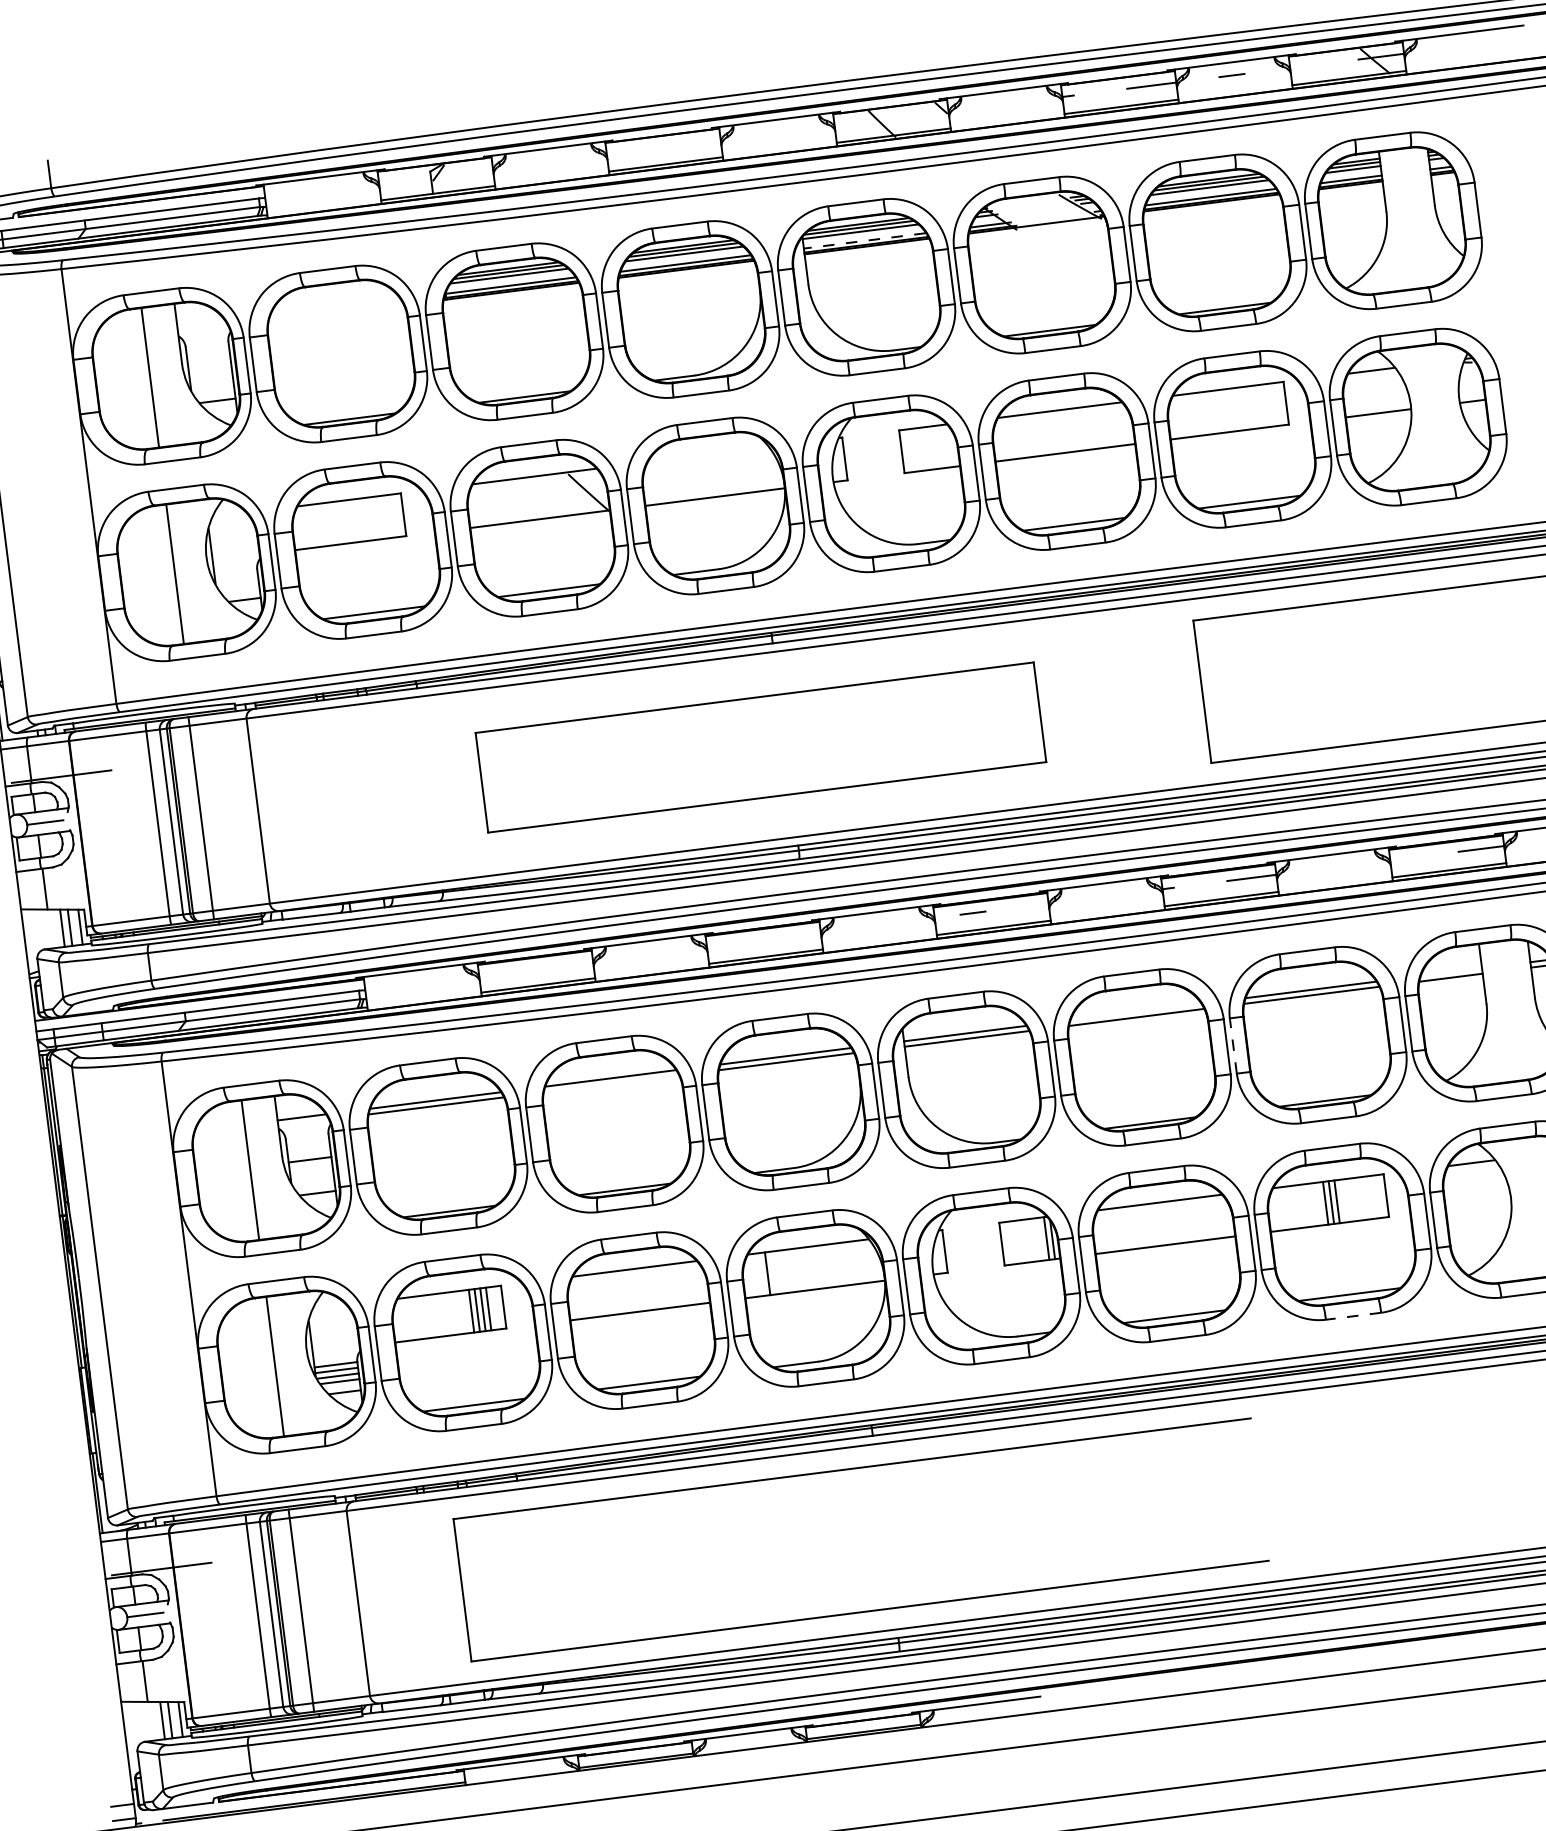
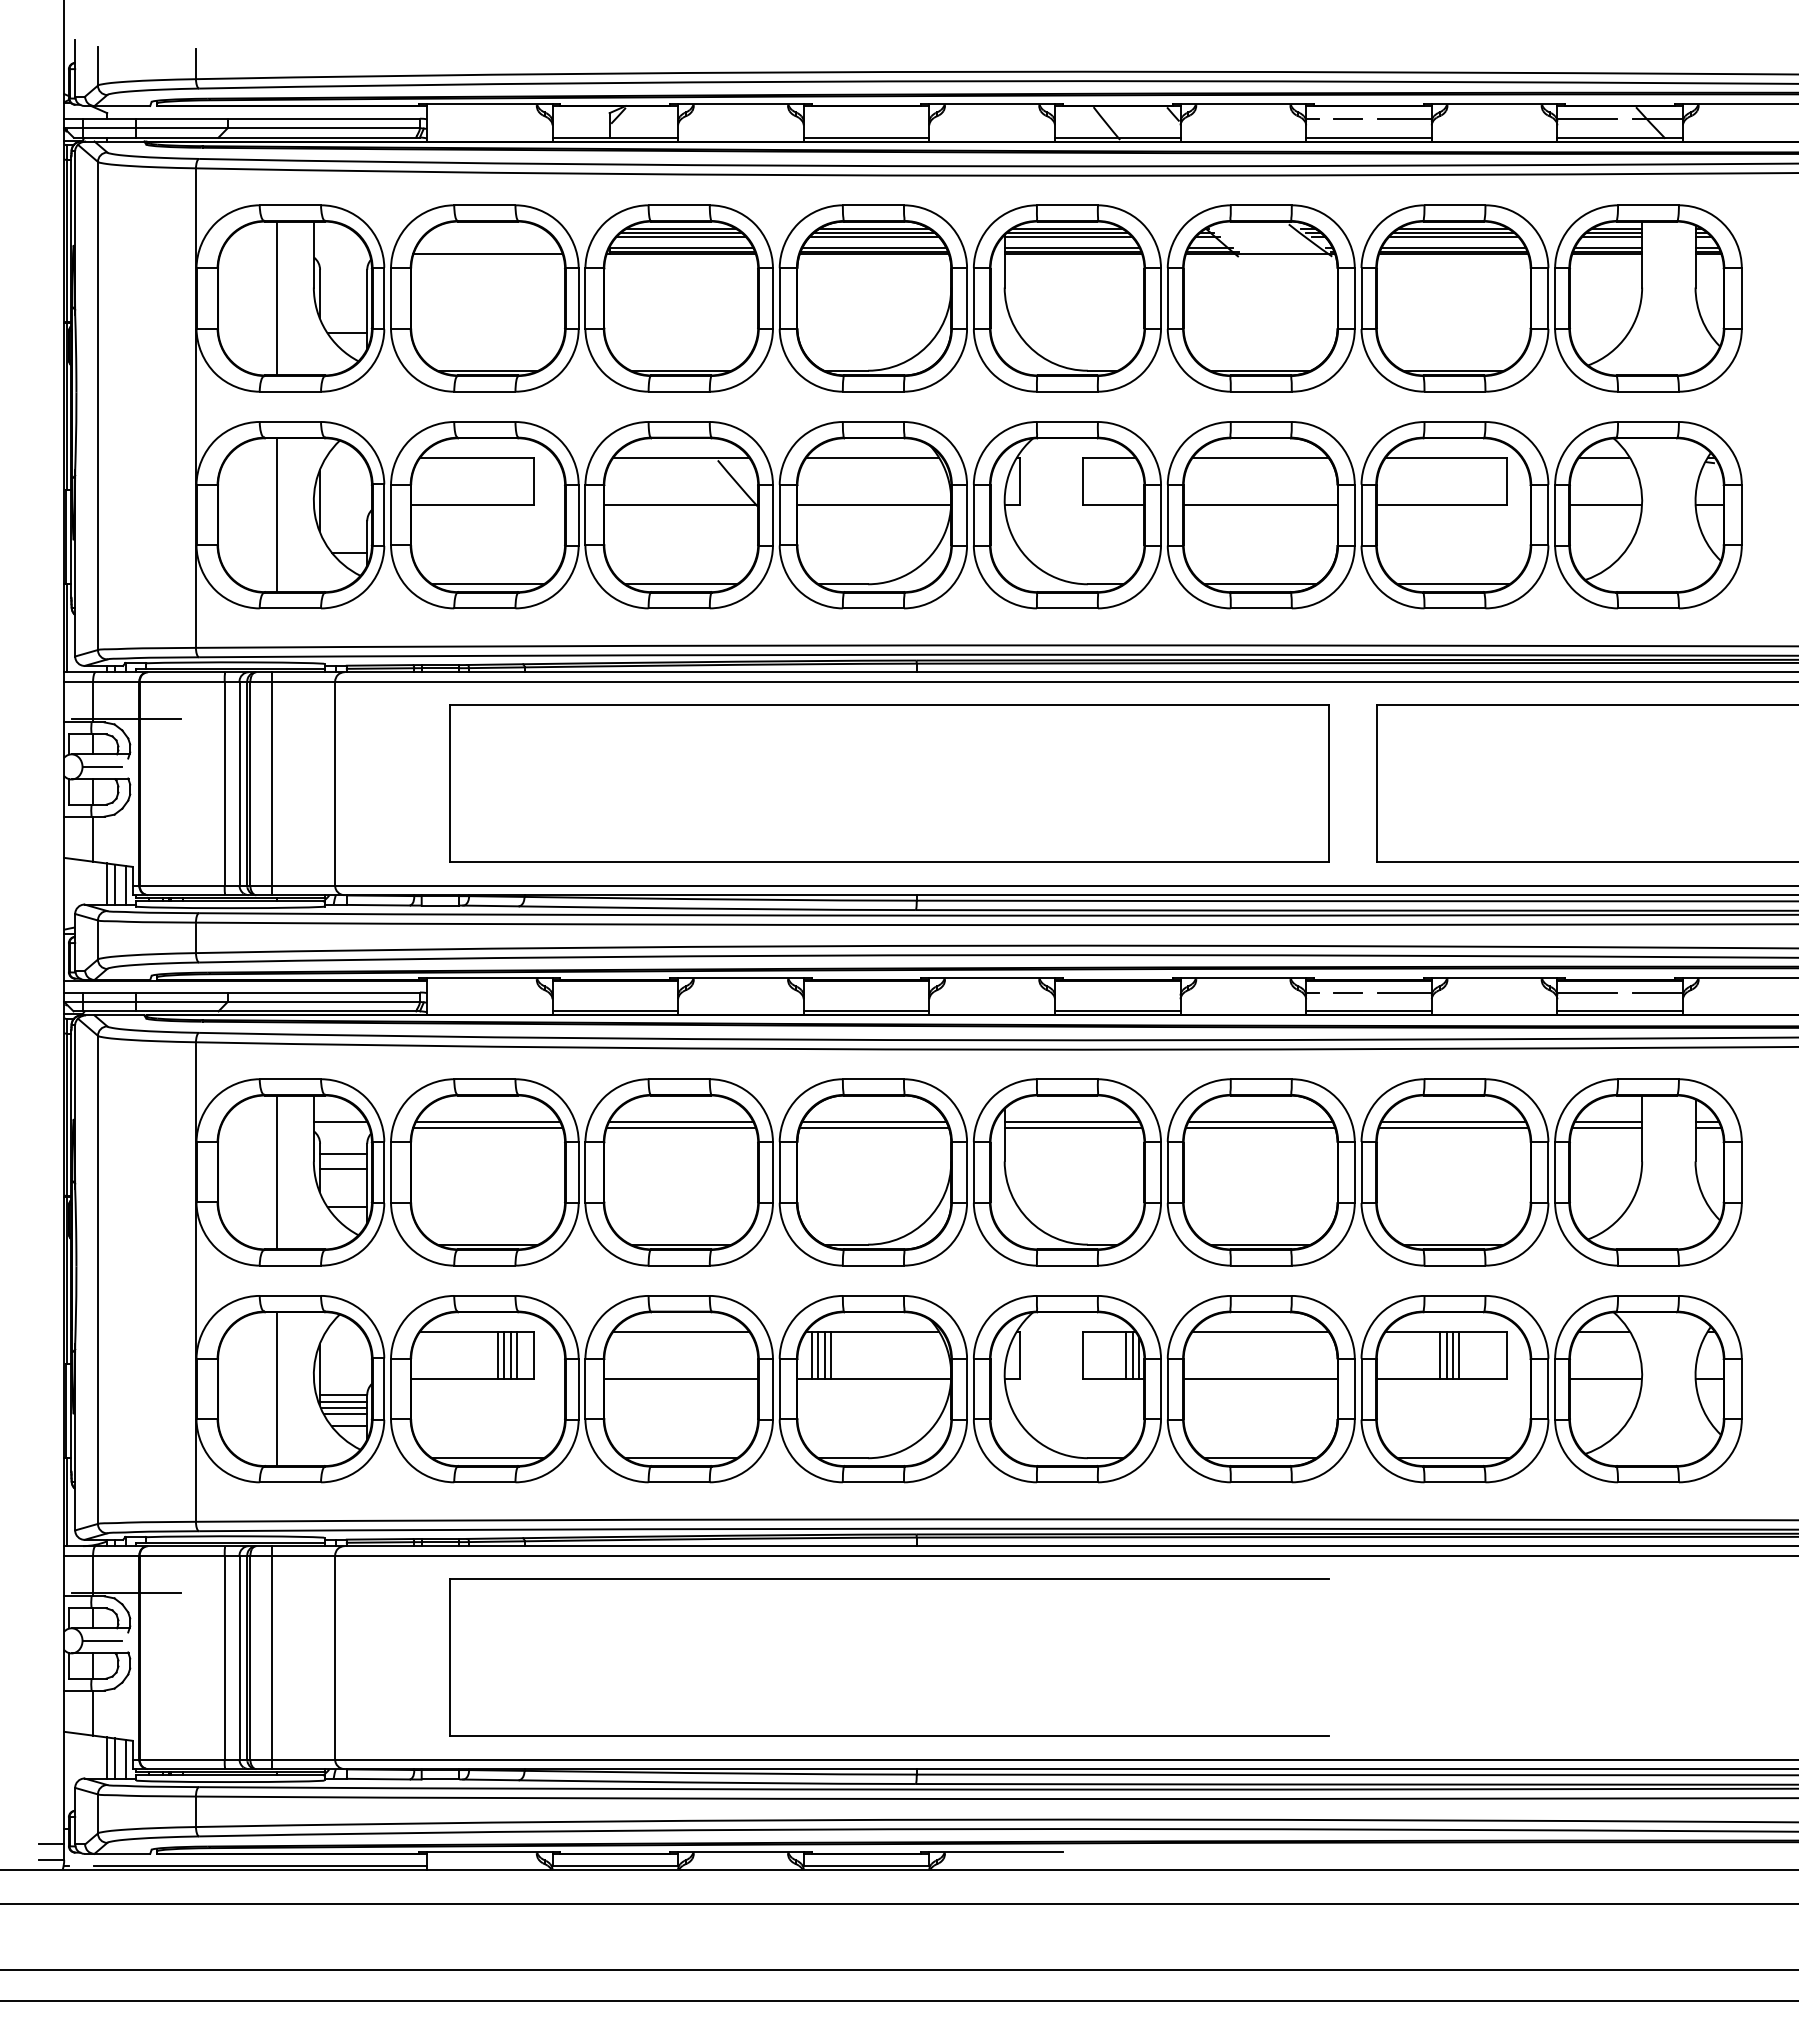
line: (1317, 64) -> (1587, 118), added
line: (1231, 75) -> (1347, 118), moved
line: (864, 240) -> (1071, 247), dashed -> solid
line: (335, 313) -> (487, 254), added
line: (708, 454) -> (872, 458), added
part: (760, 747) -> (889, 783), size x1.43
line: (1417, 856) -> (1587, 992), added
line: (972, 913) -> (1347, 992), moved
line: (1451, 972) -> (1608, 1122), added
line: (1136, 1012) -> (1260, 1122), added
line: (1233, 1045) -> (1361, 1171), dashed -> solid
line: (610, 1084) -> (680, 1128), added
line: (308, 1145) -> (343, 1153), added
line: (1343, 1200) -> (1459, 1355), added
line: (1478, 1205) -> (1605, 1379), added
line: (1041, 1238) -> (1126, 1355), added
line: (773, 1272) -> (831, 1355), added
line: (756, 1274) -> (812, 1355), added
line: (761, 1274) -> (818, 1355), added
line: (1353, 1316) -> (1454, 1482), dashed -> solid

